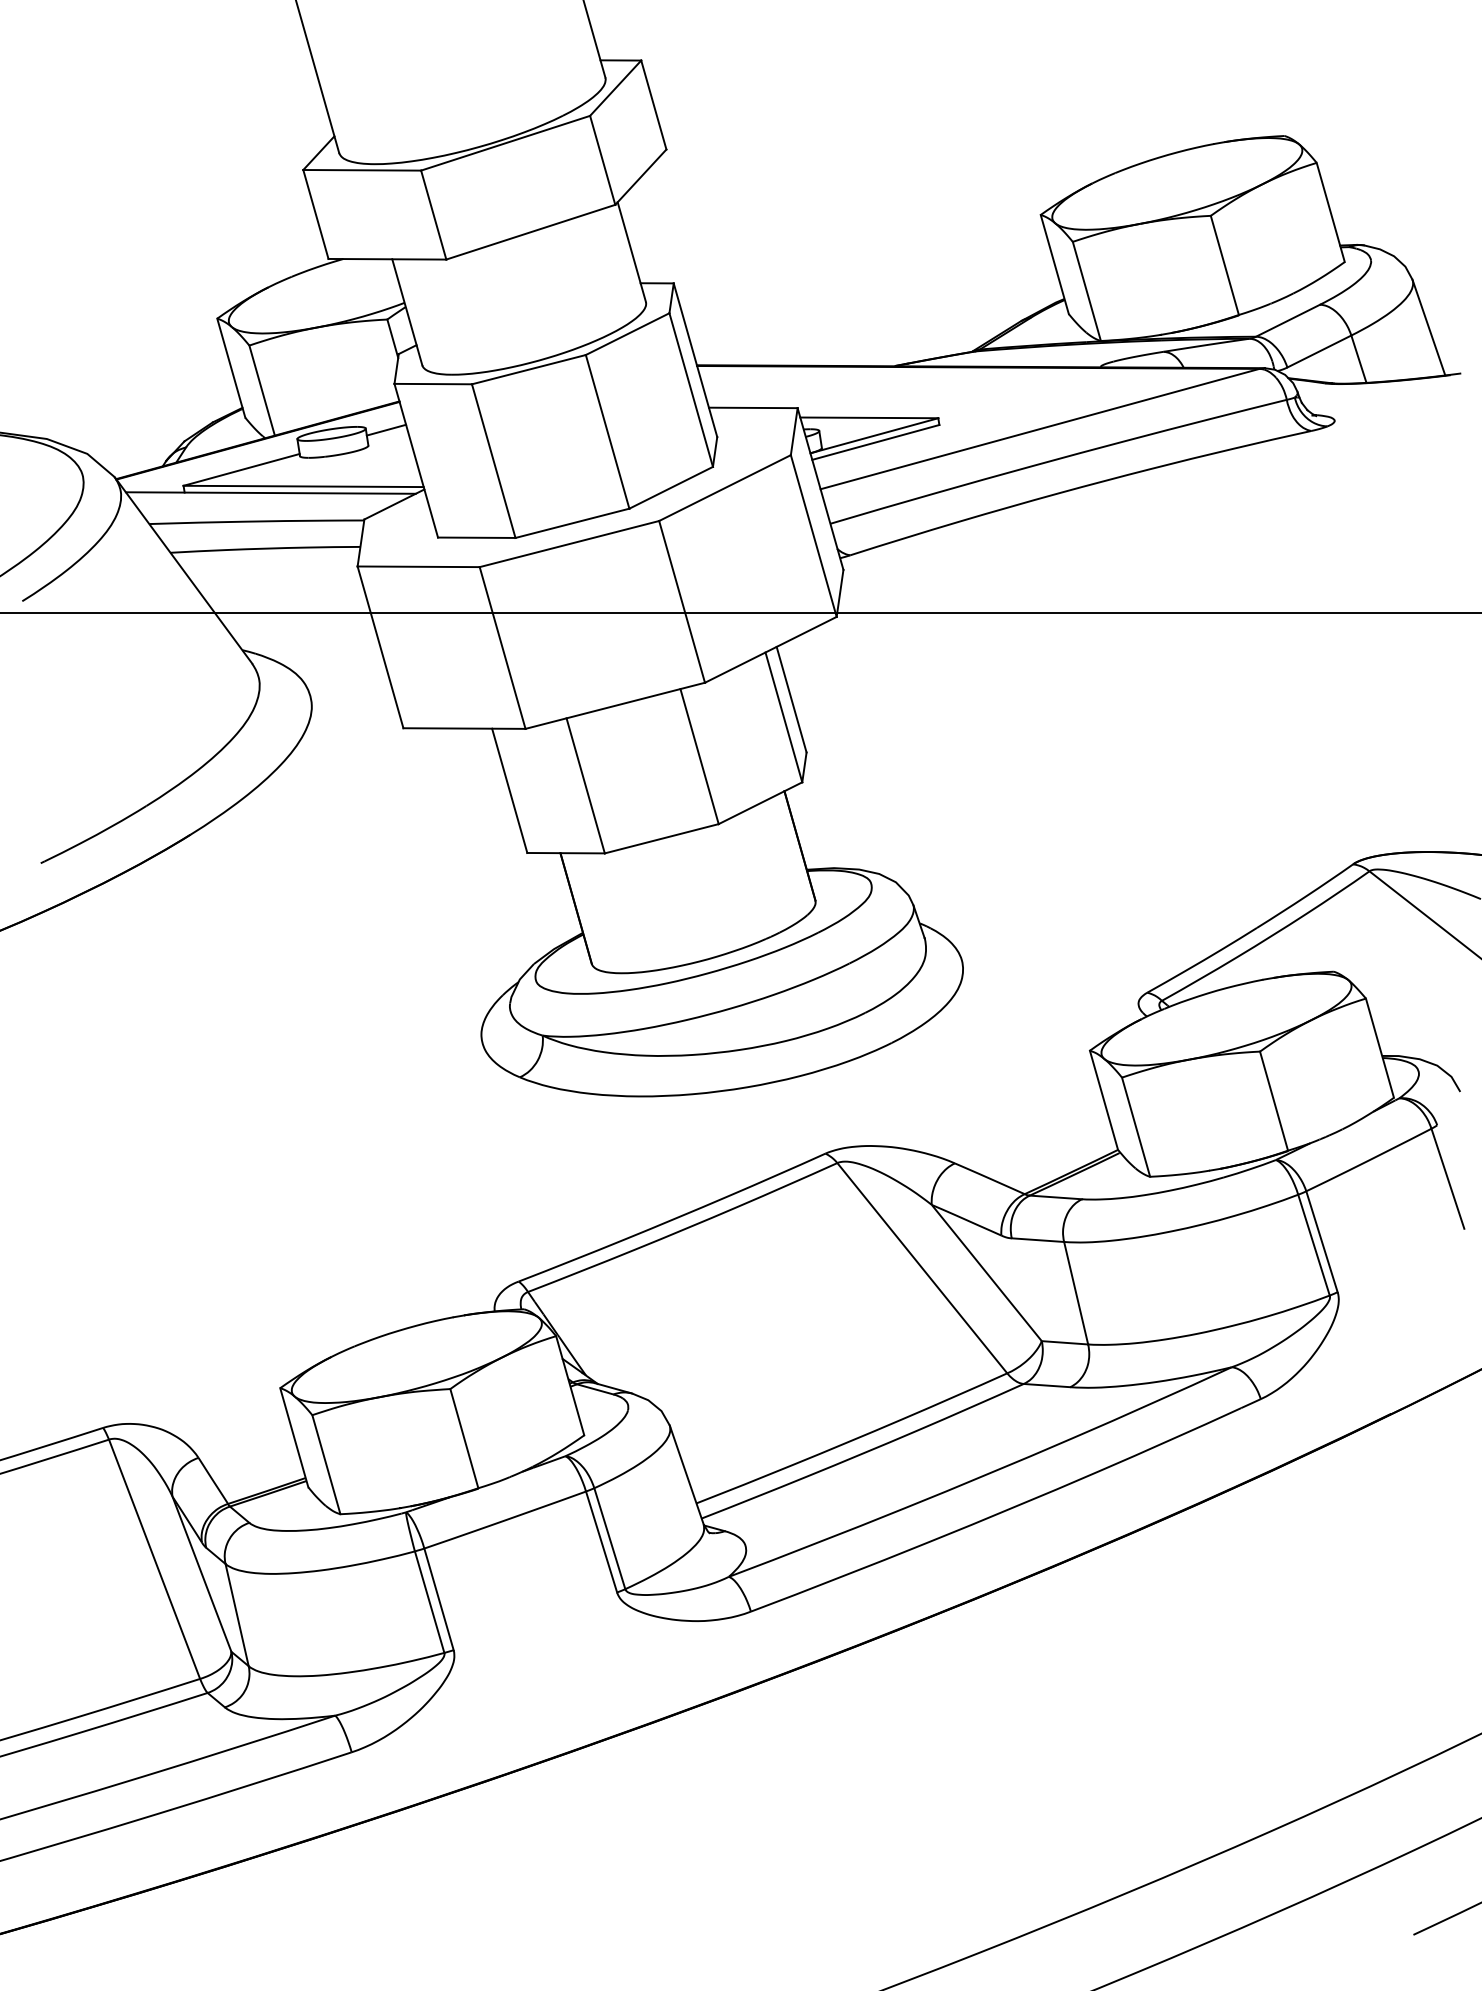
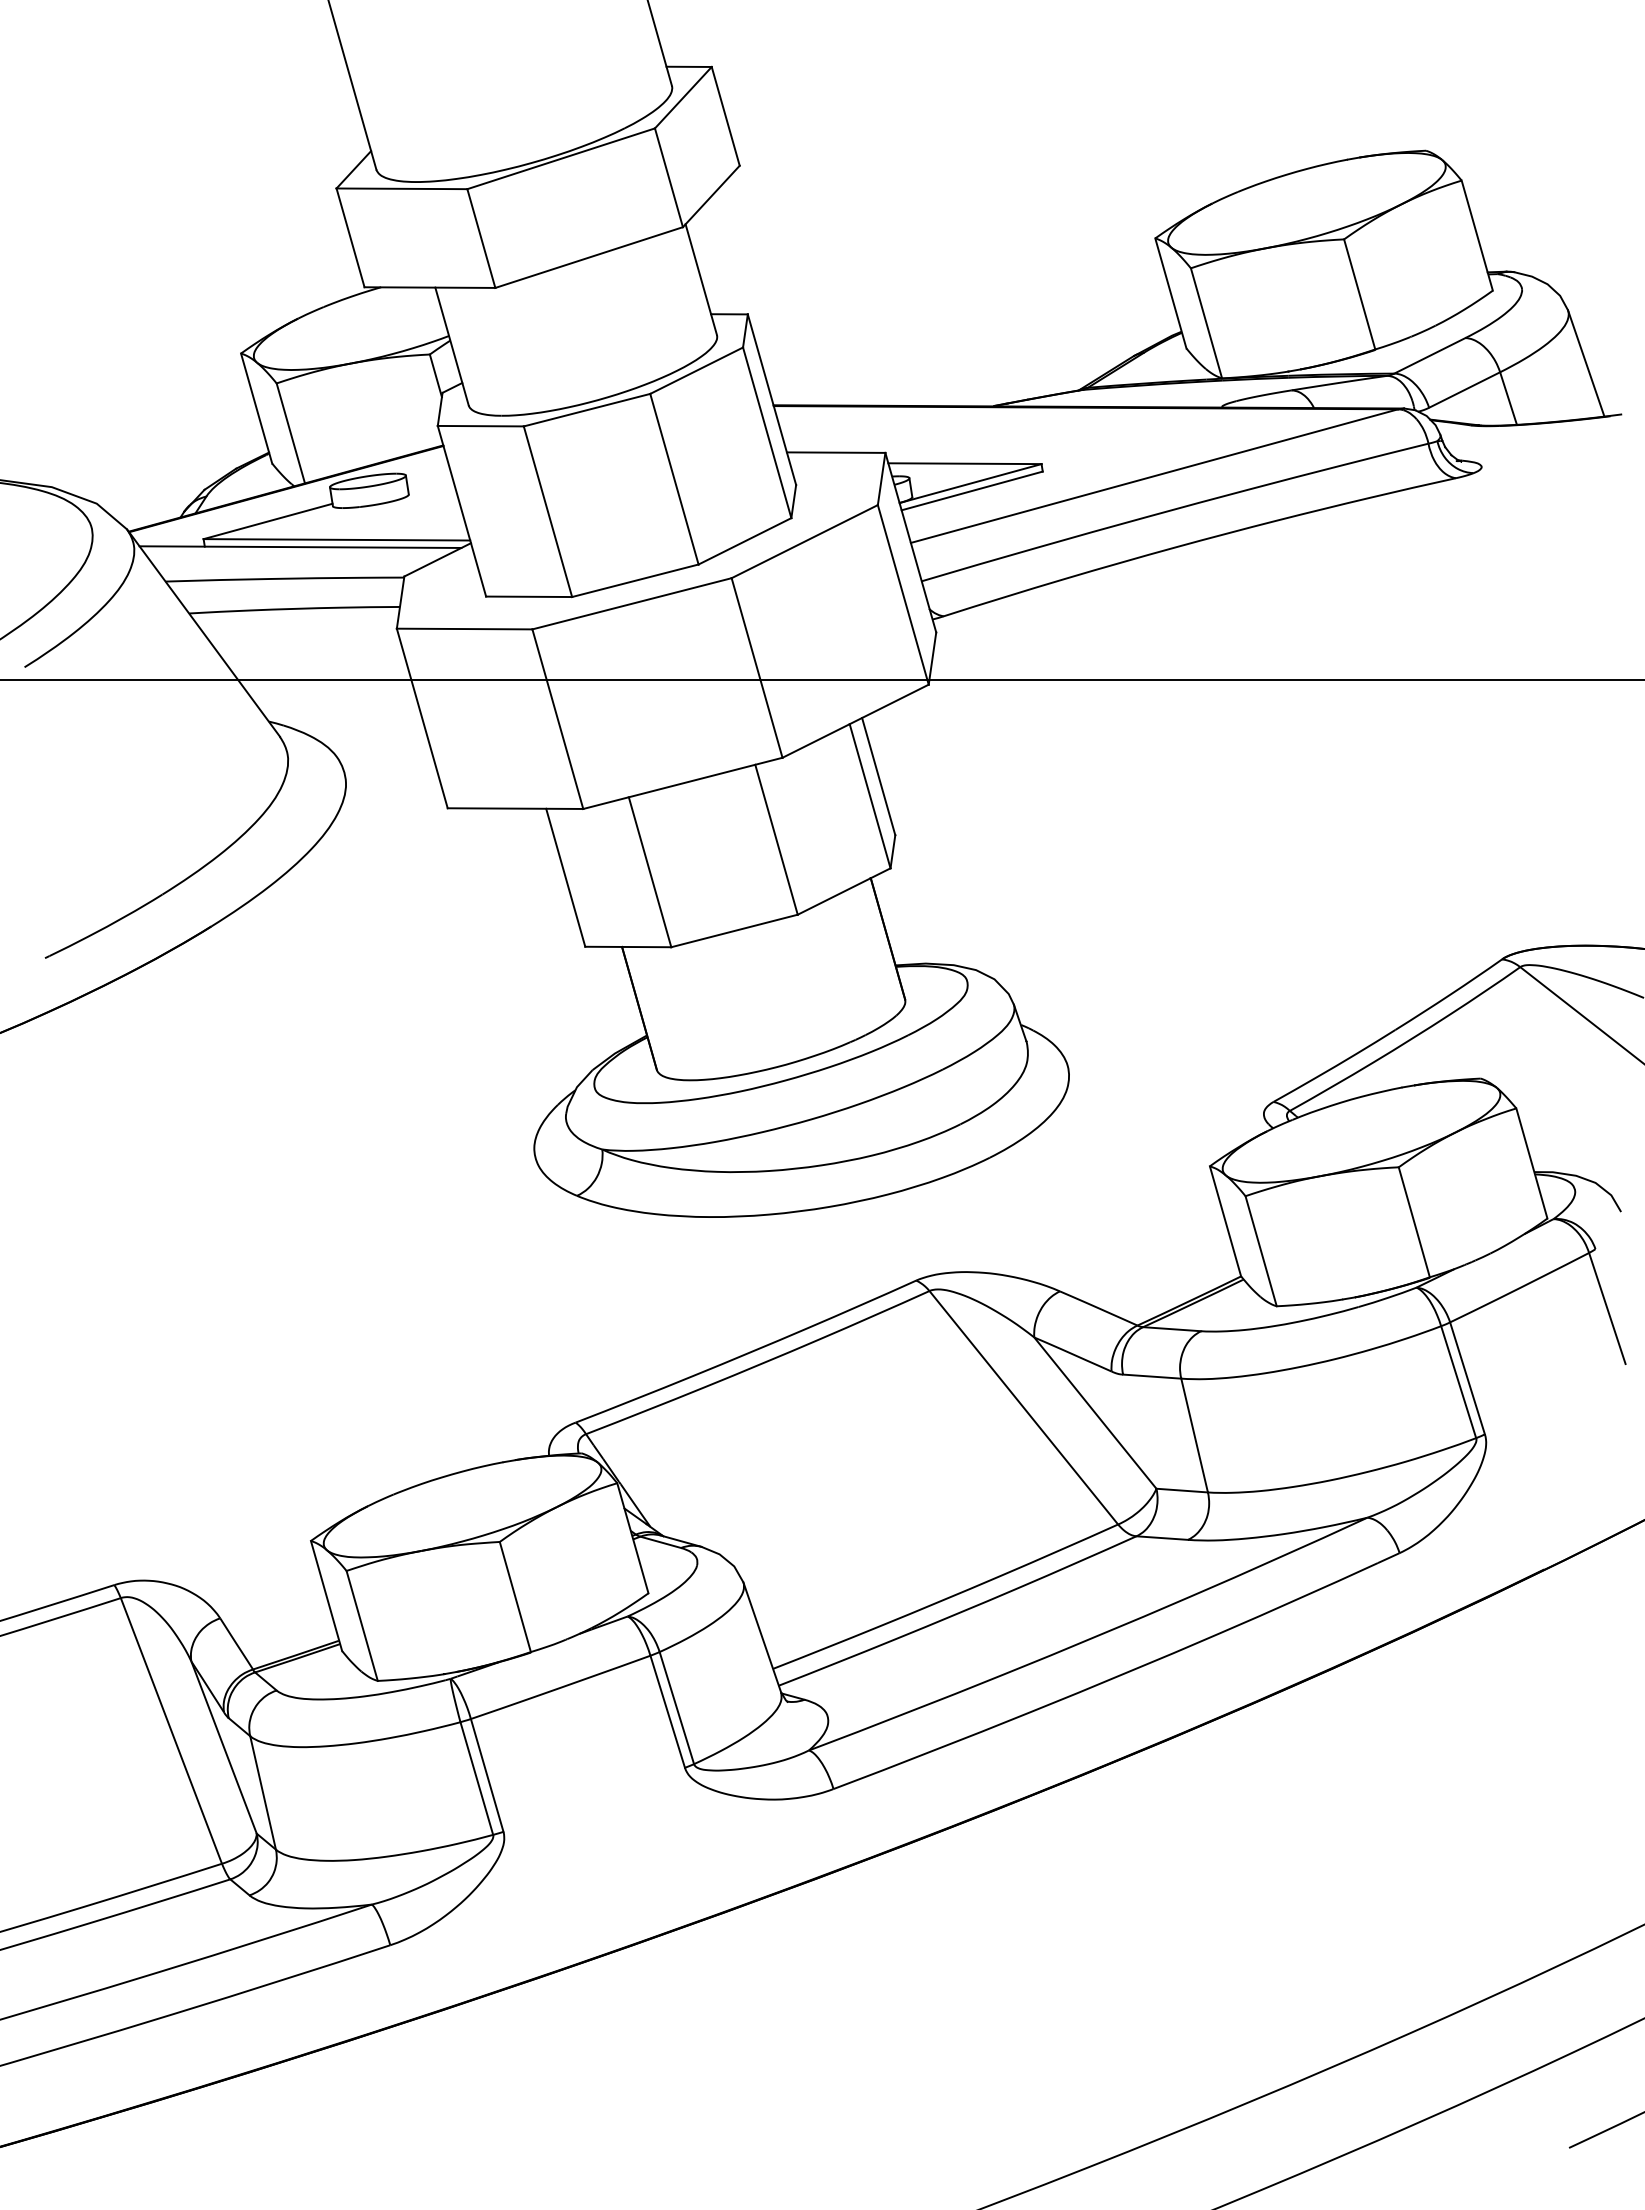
line: (386, 430) -> (428, 477), removed

